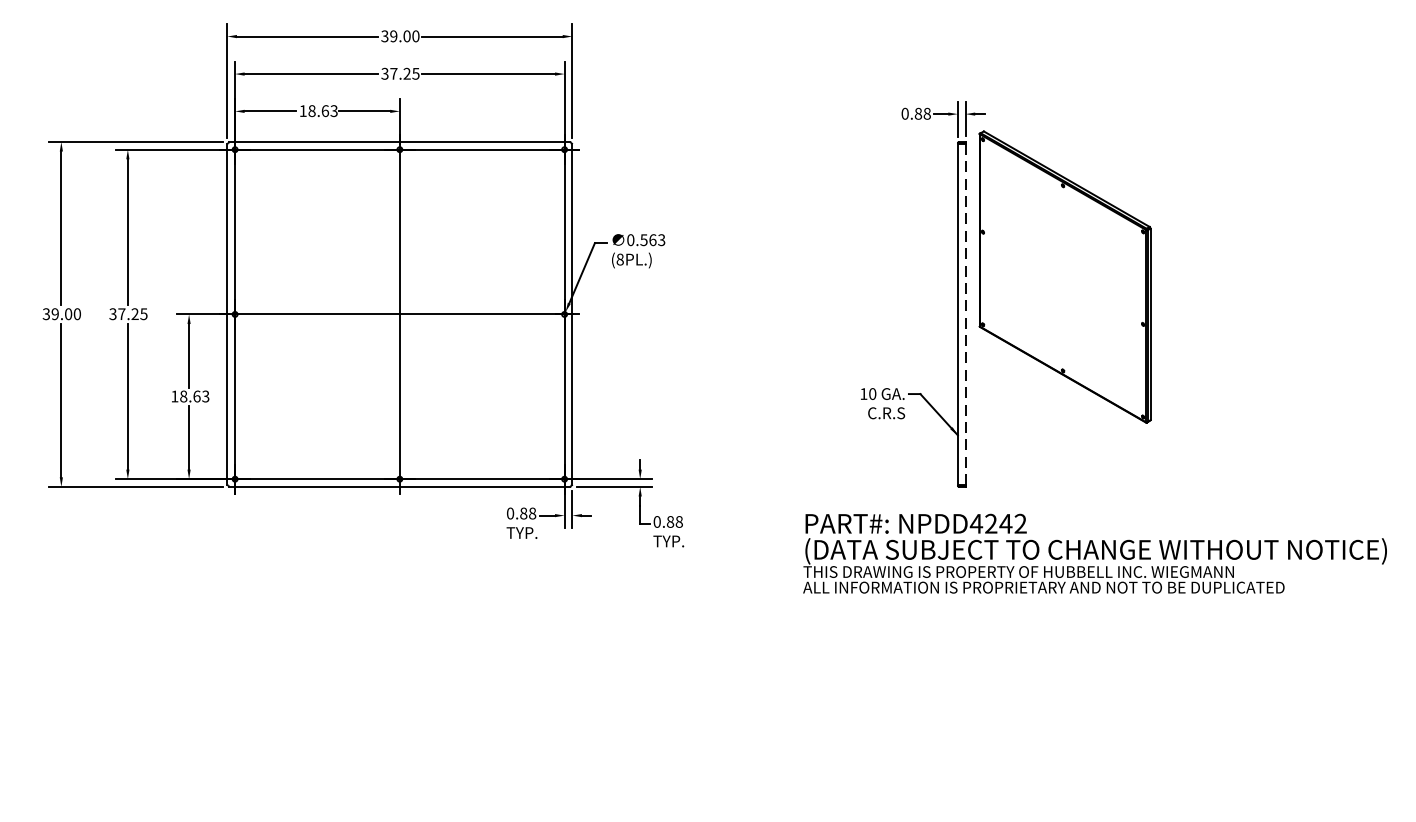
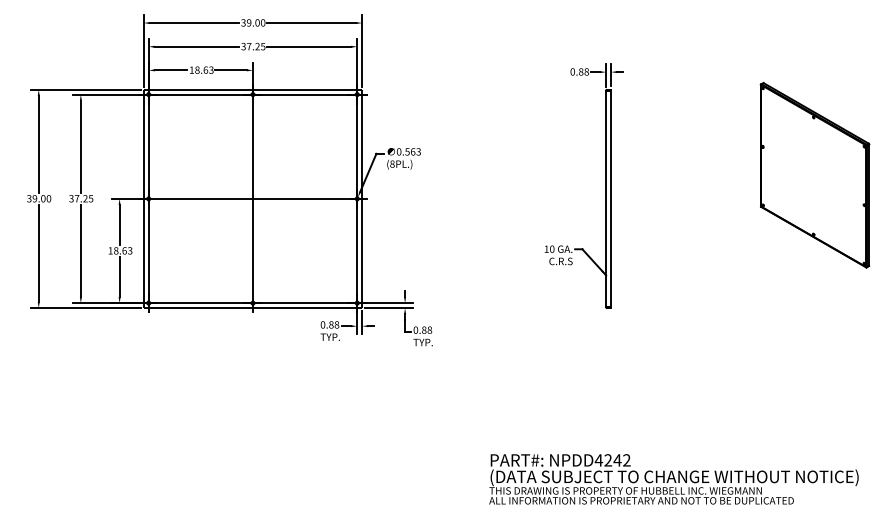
part: (1064, 275) -> (814, 174), moved
line: (966, 313) -> (611, 198), dashed -> solid
text: (1094, 554) -> (673, 479), moved

